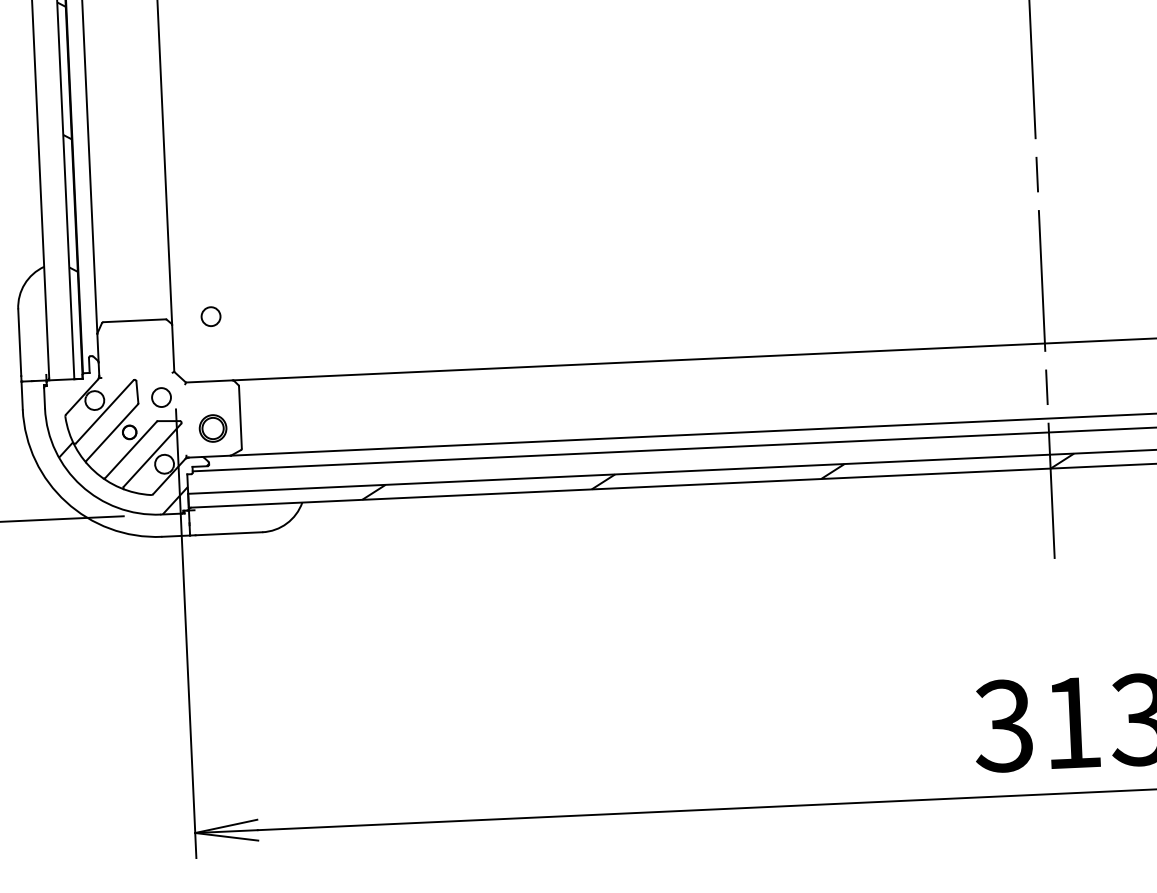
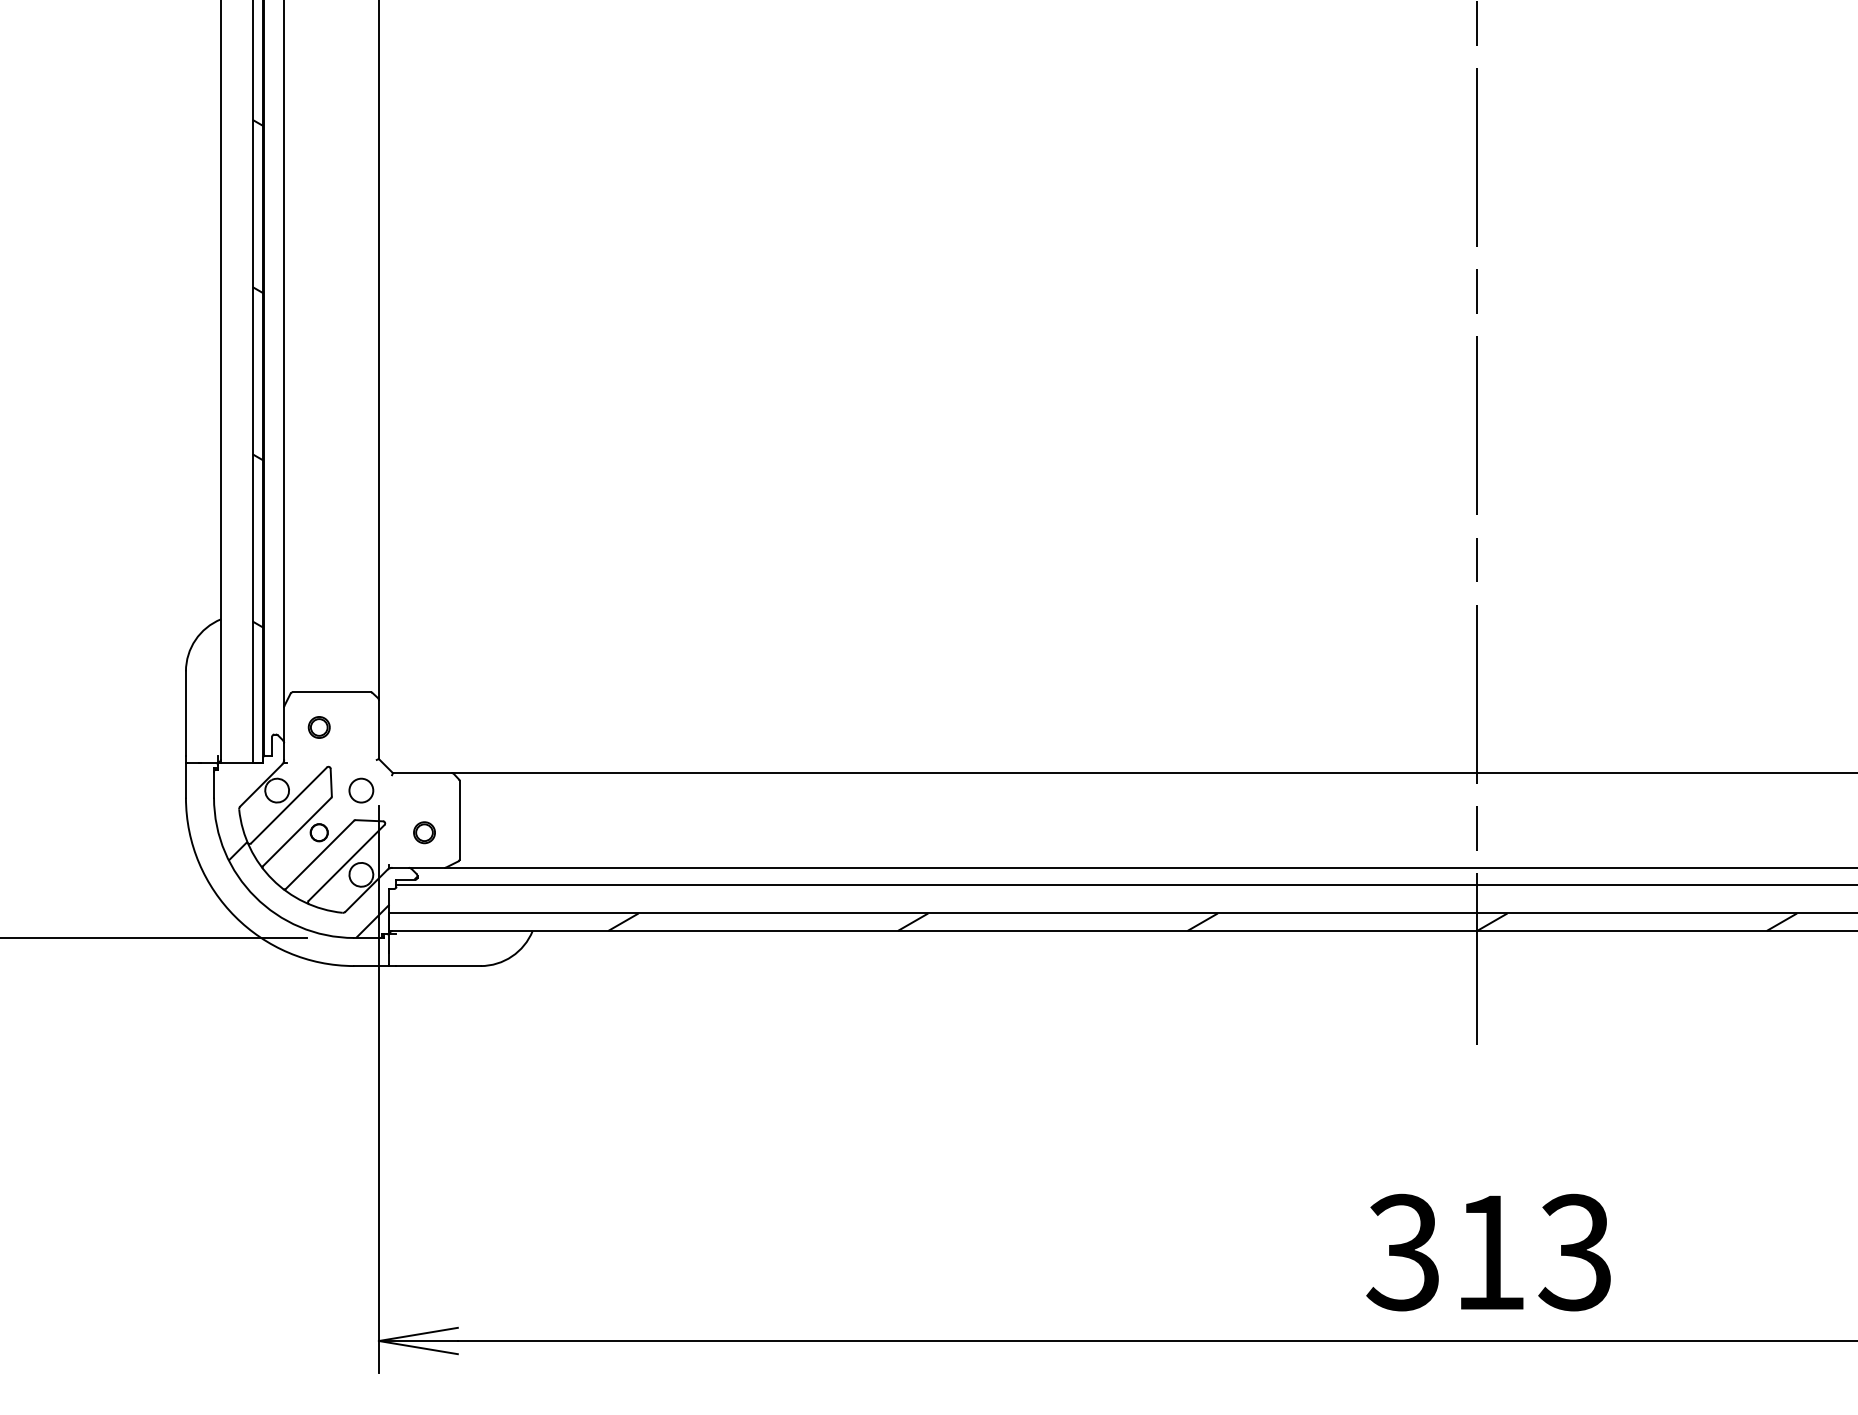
circle: (211, 316) -> (428, 691), removed
part: (125, 349) -> (318, 727), added
part: (213, 428) -> (424, 832), size x0.62

